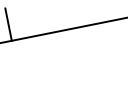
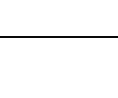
line: (9, 24) -> (9, 22), removed

